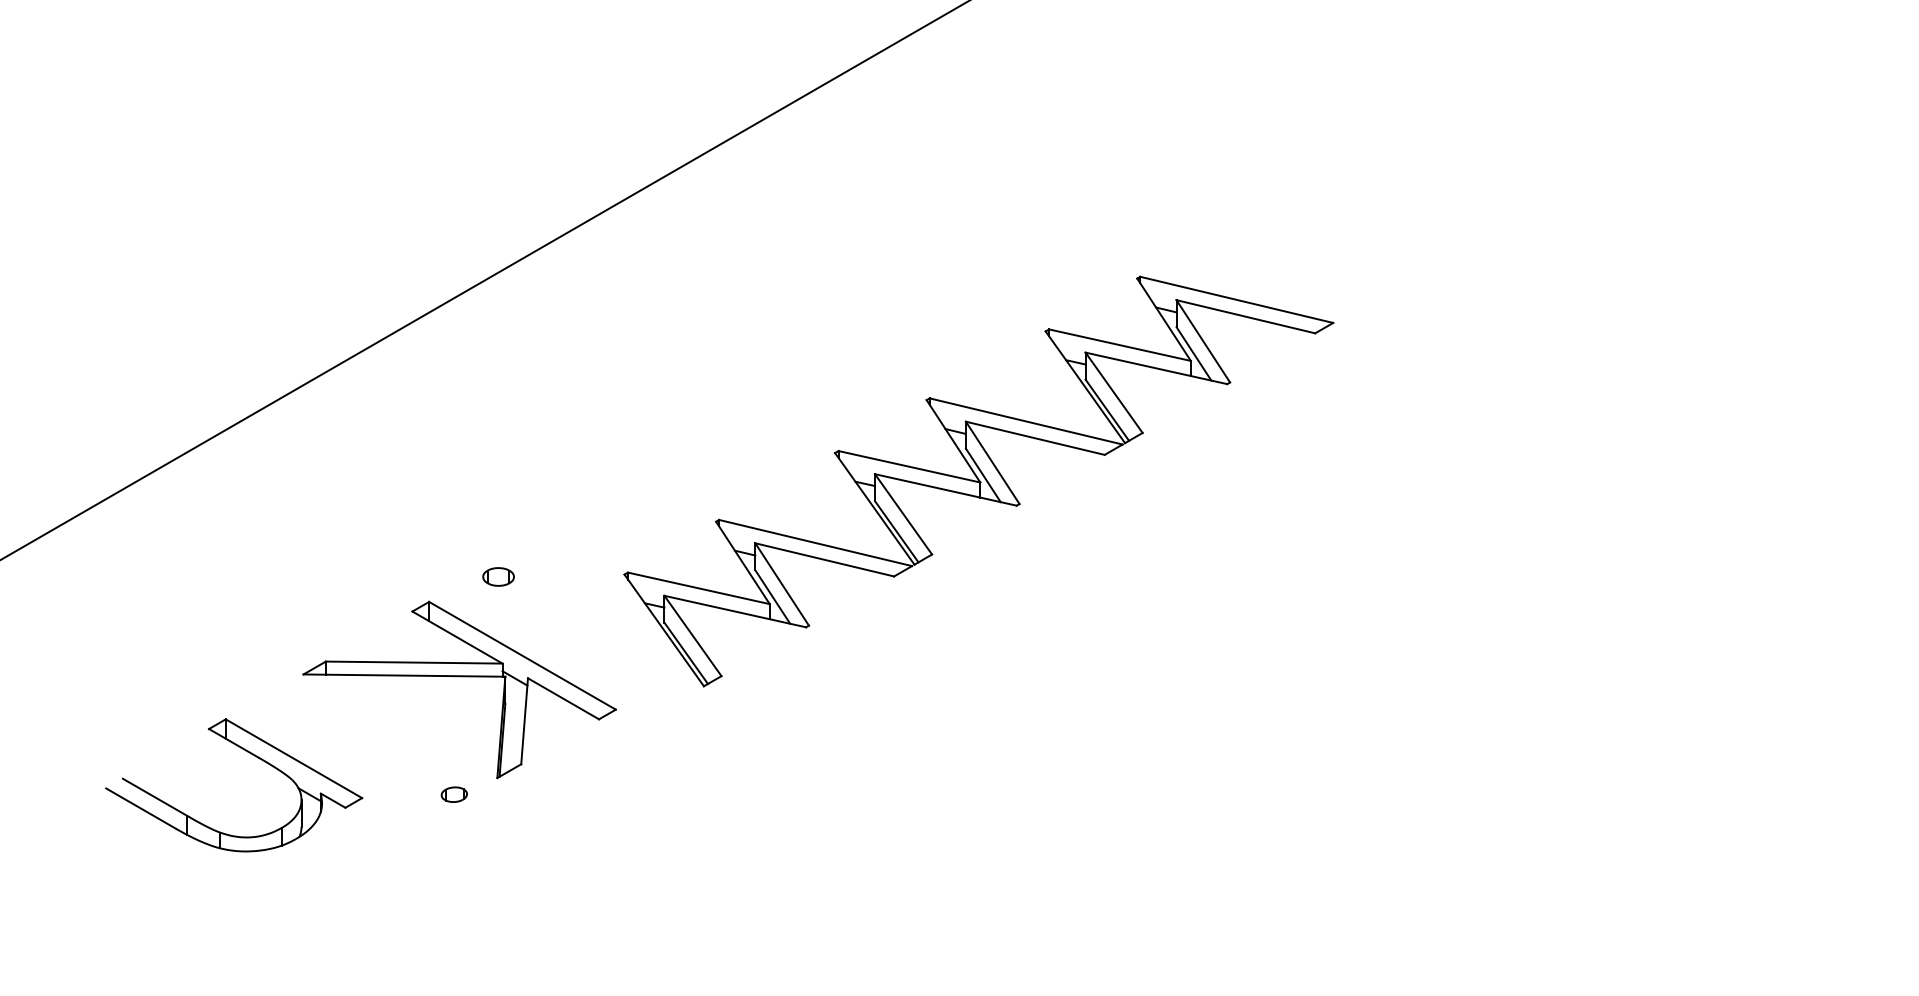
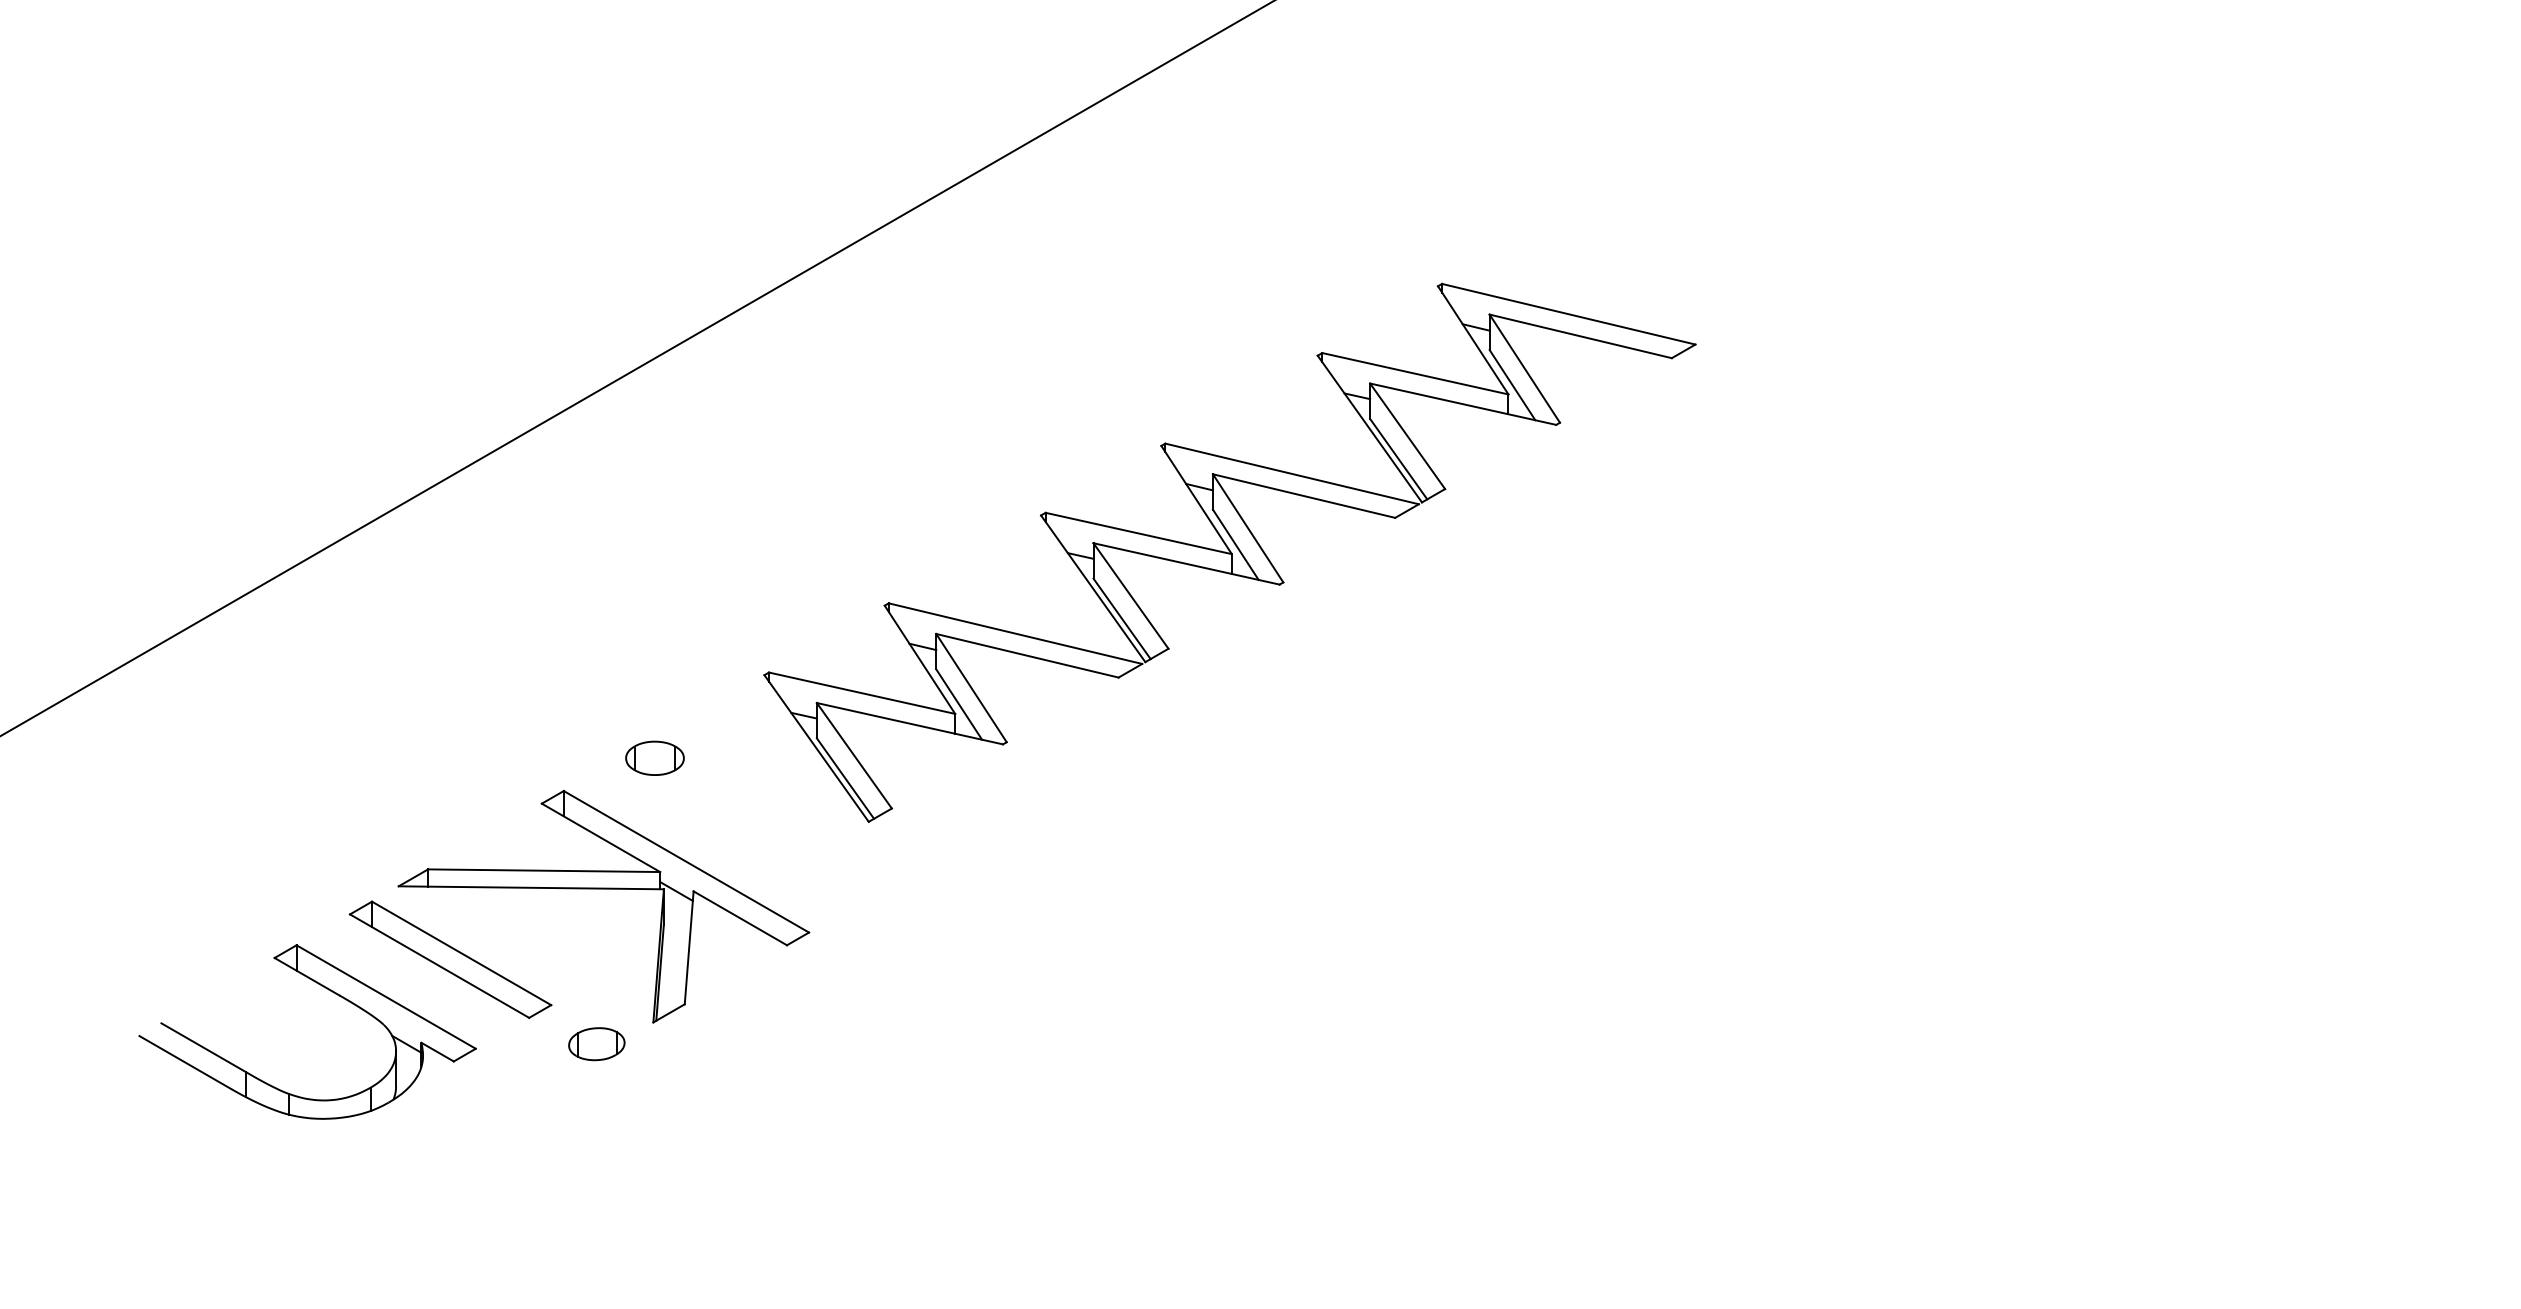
part: (978, 481) -> (1229, 552), moved
part: (498, 576) -> (654, 757), size x1.43
part: (342, 730) -> (450, 959), added
part: (454, 794) -> (596, 1044), size x1.67

